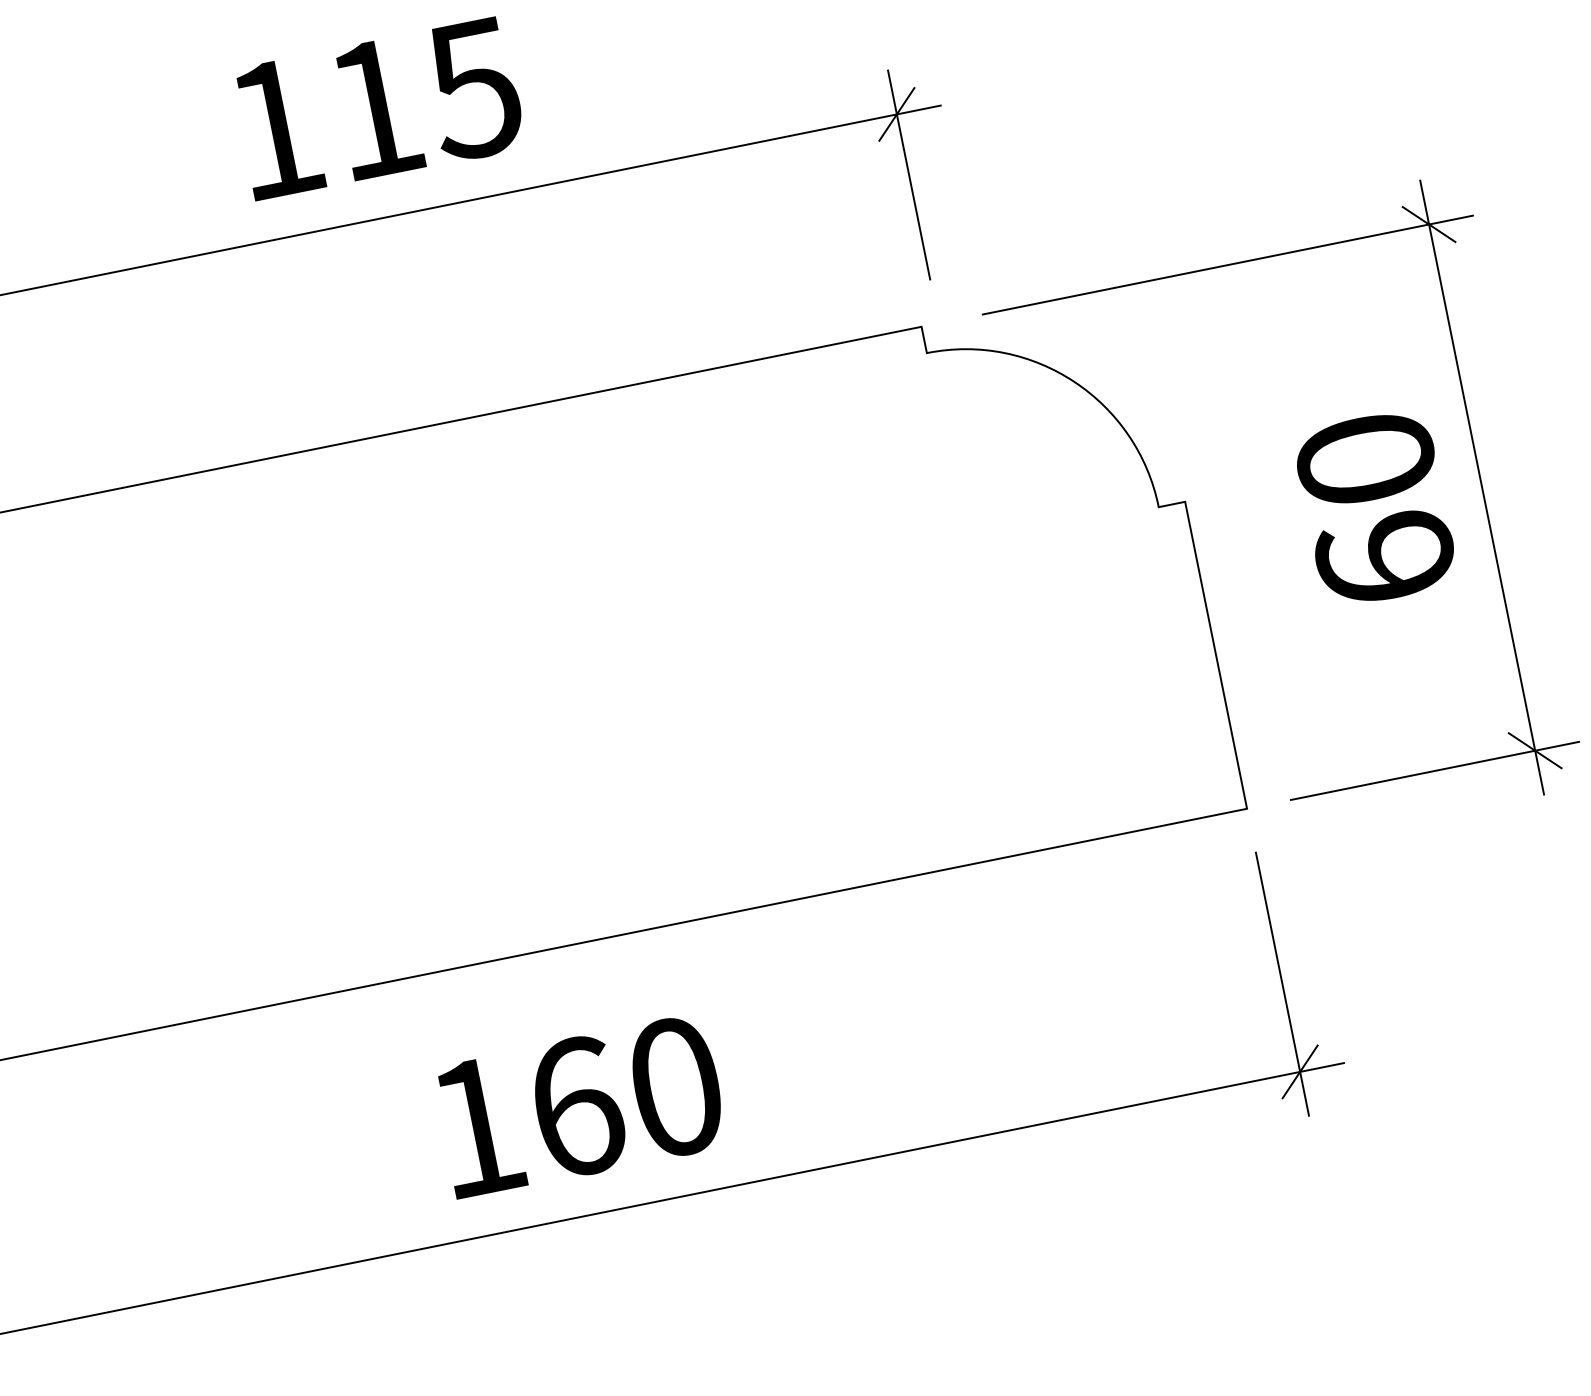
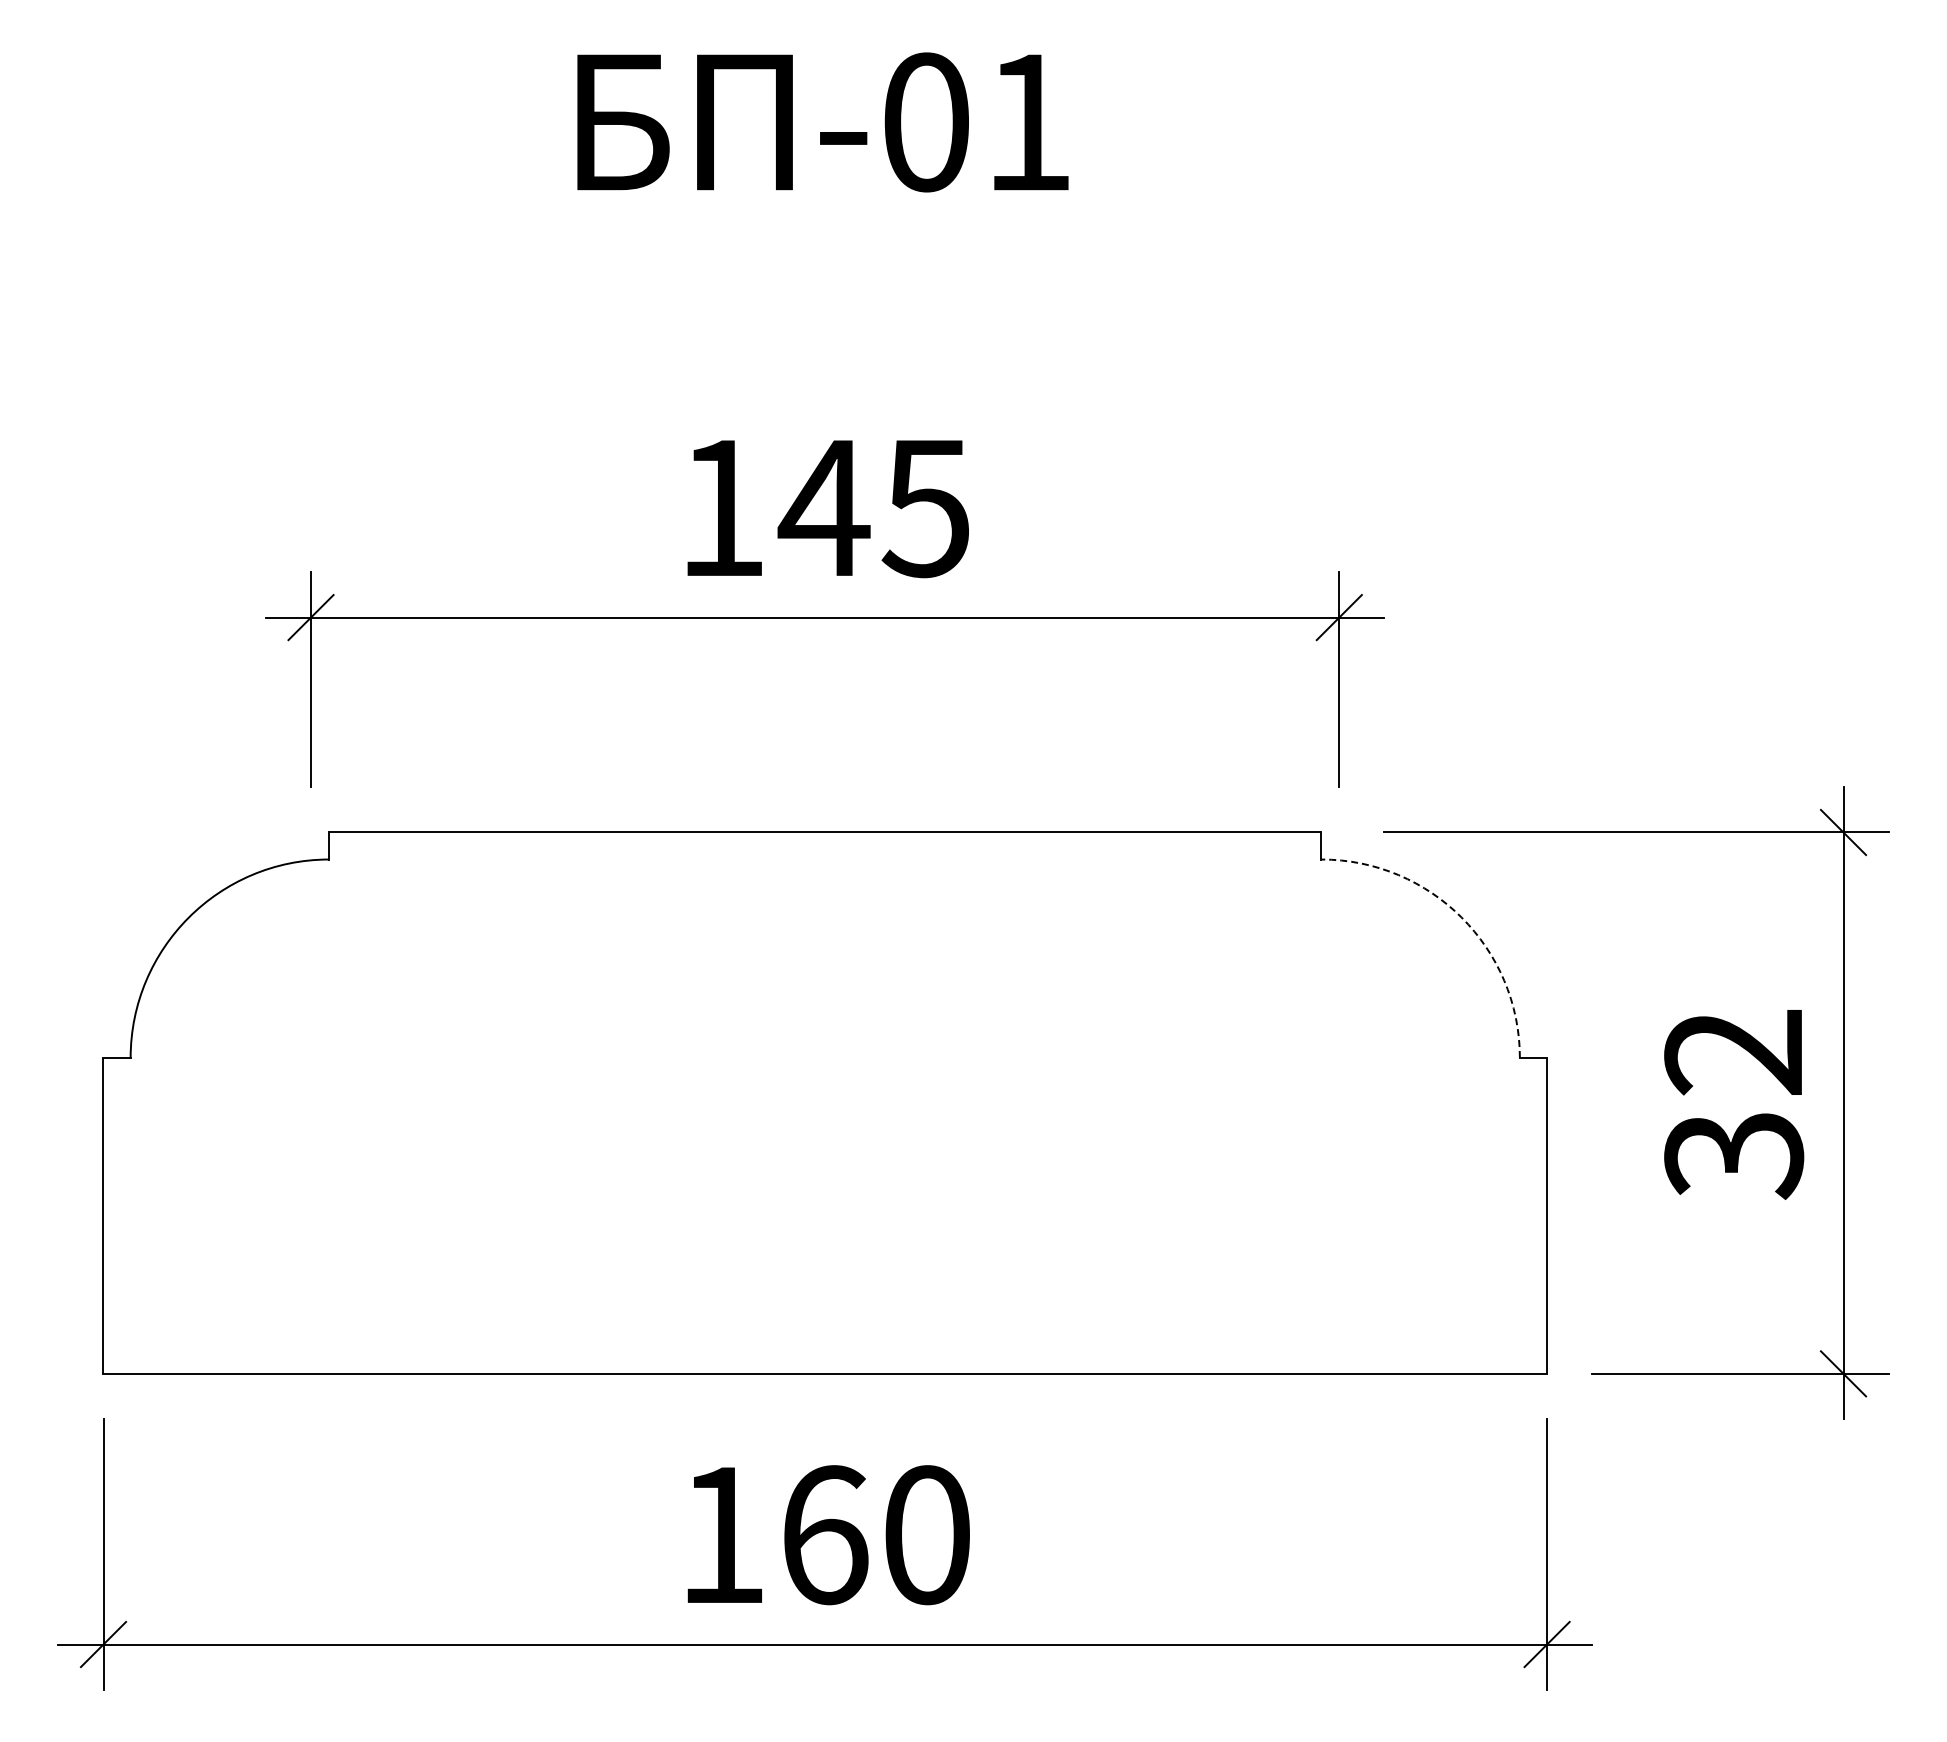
text: (373, 108) -> (823, 507), 115 -> 145
arc: (1074, 382) -> (1461, 917), solid -> dashed
text: (1376, 510) -> (1734, 1104), 60 -> 32

